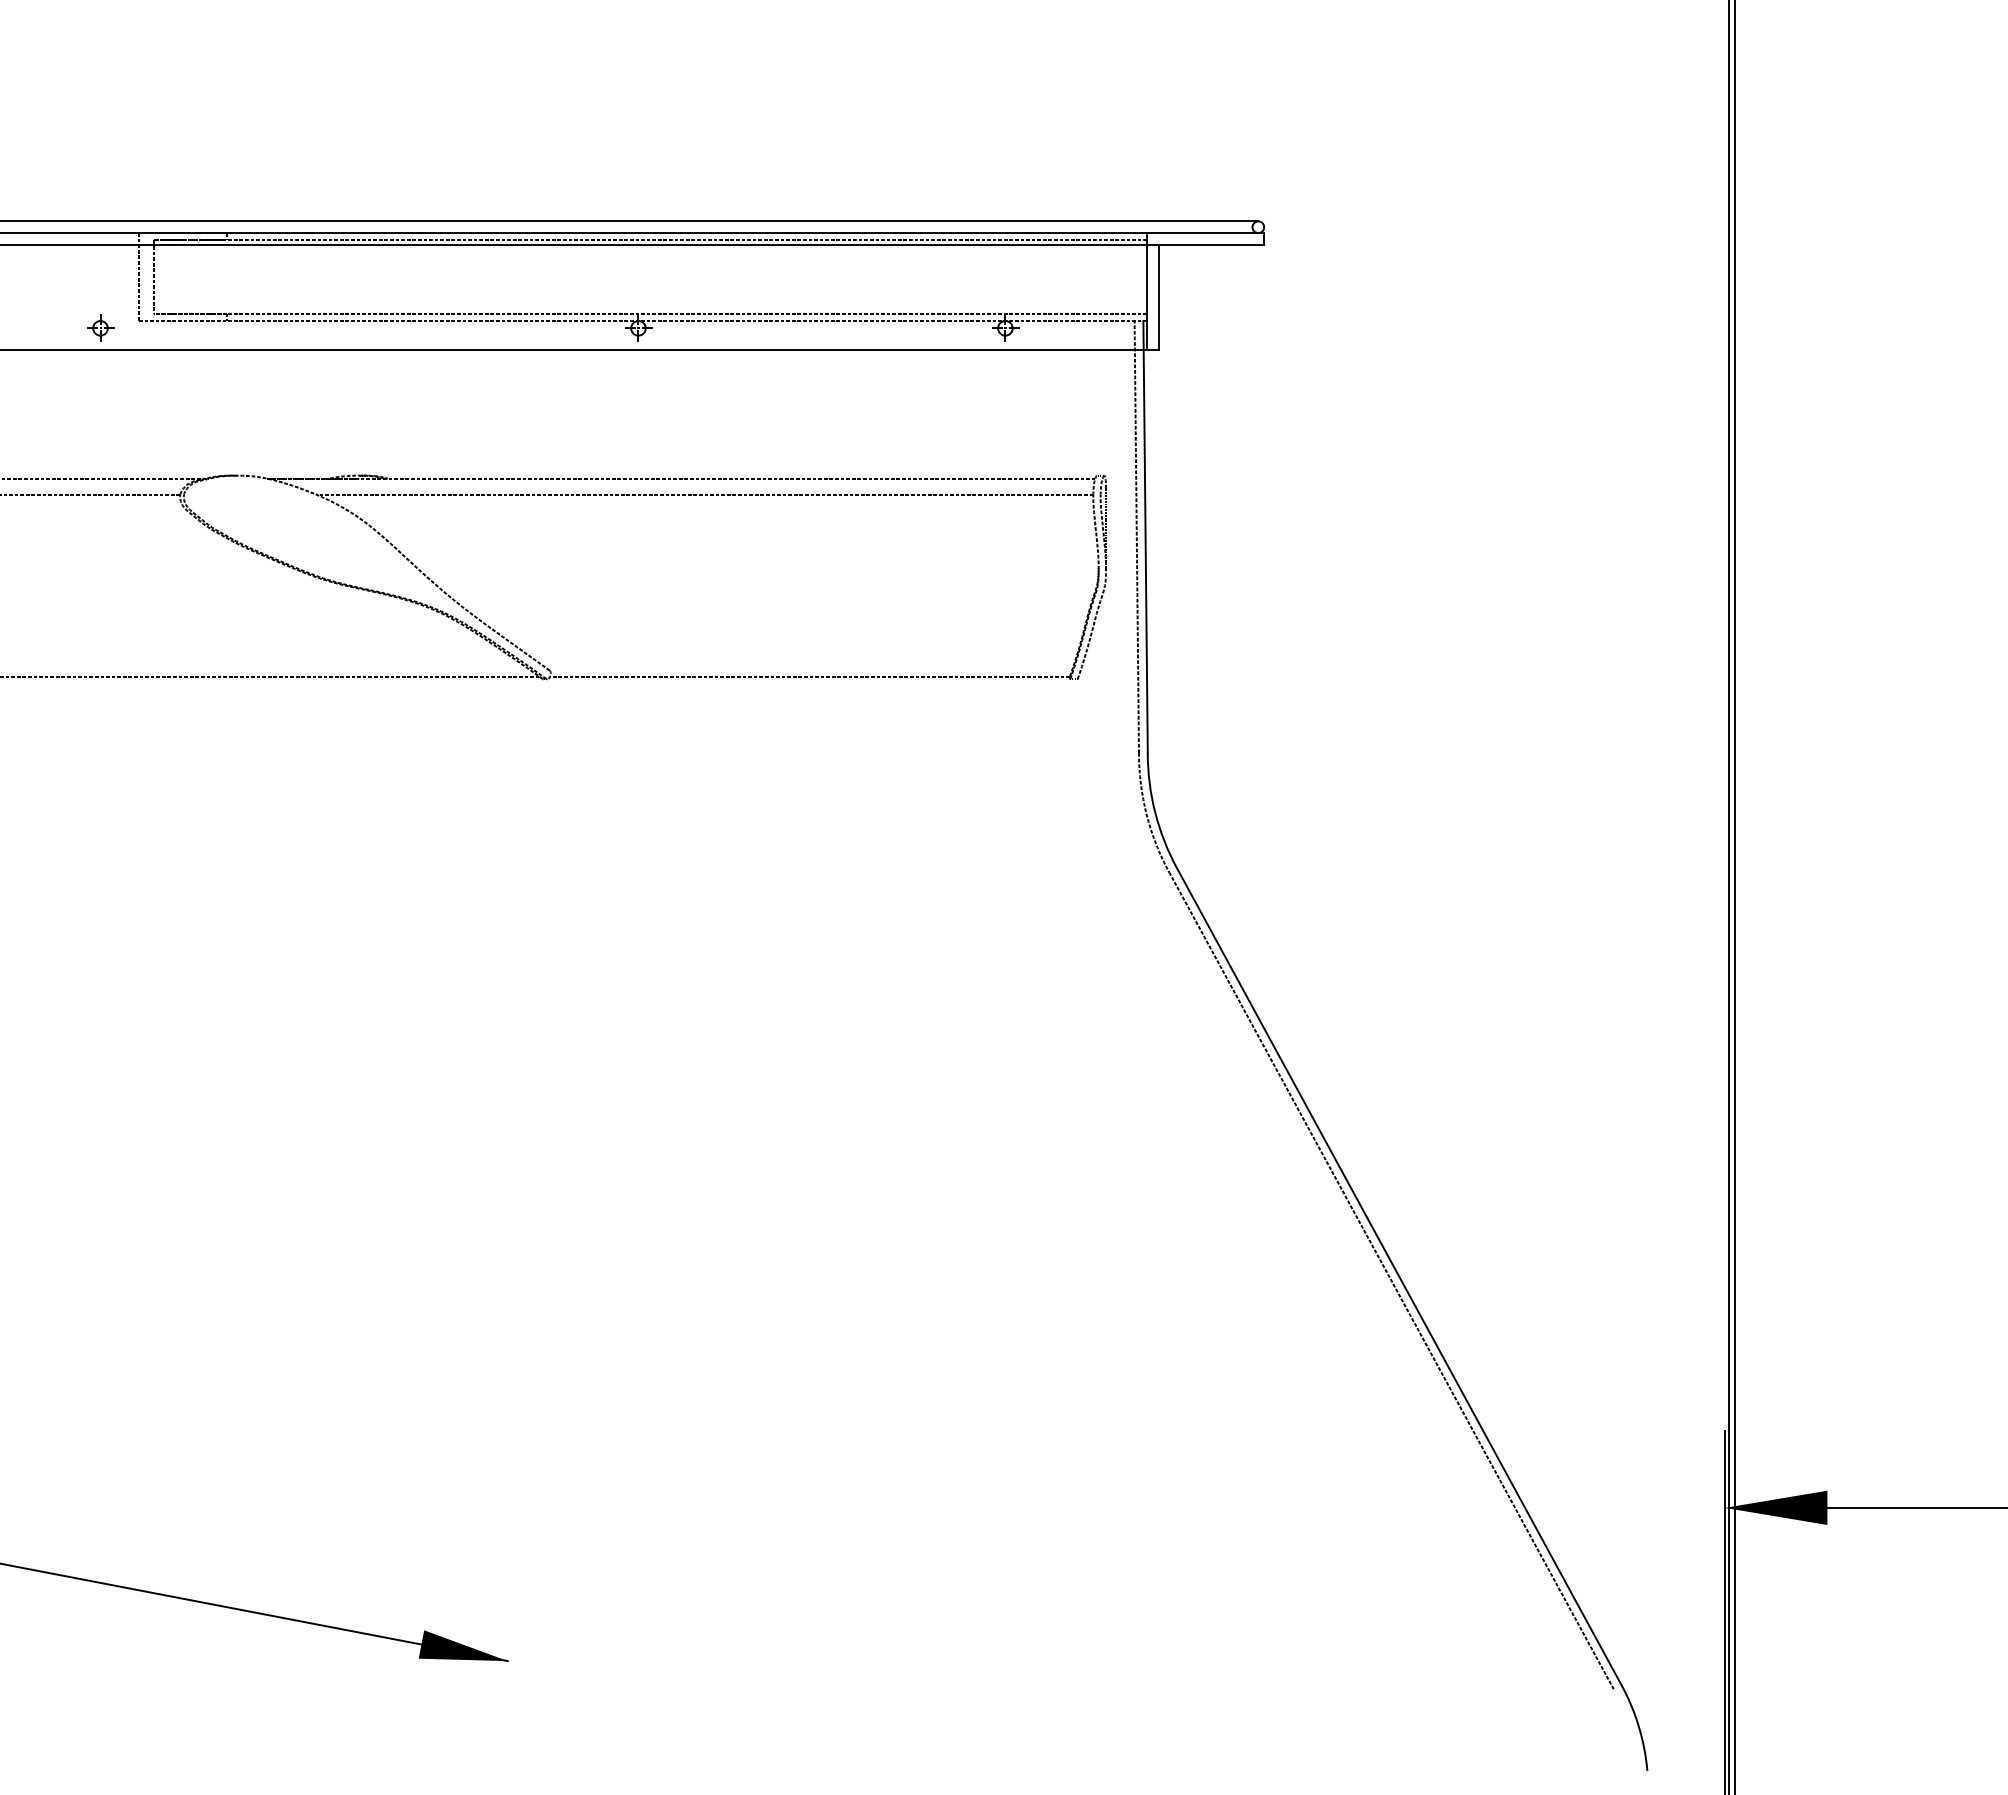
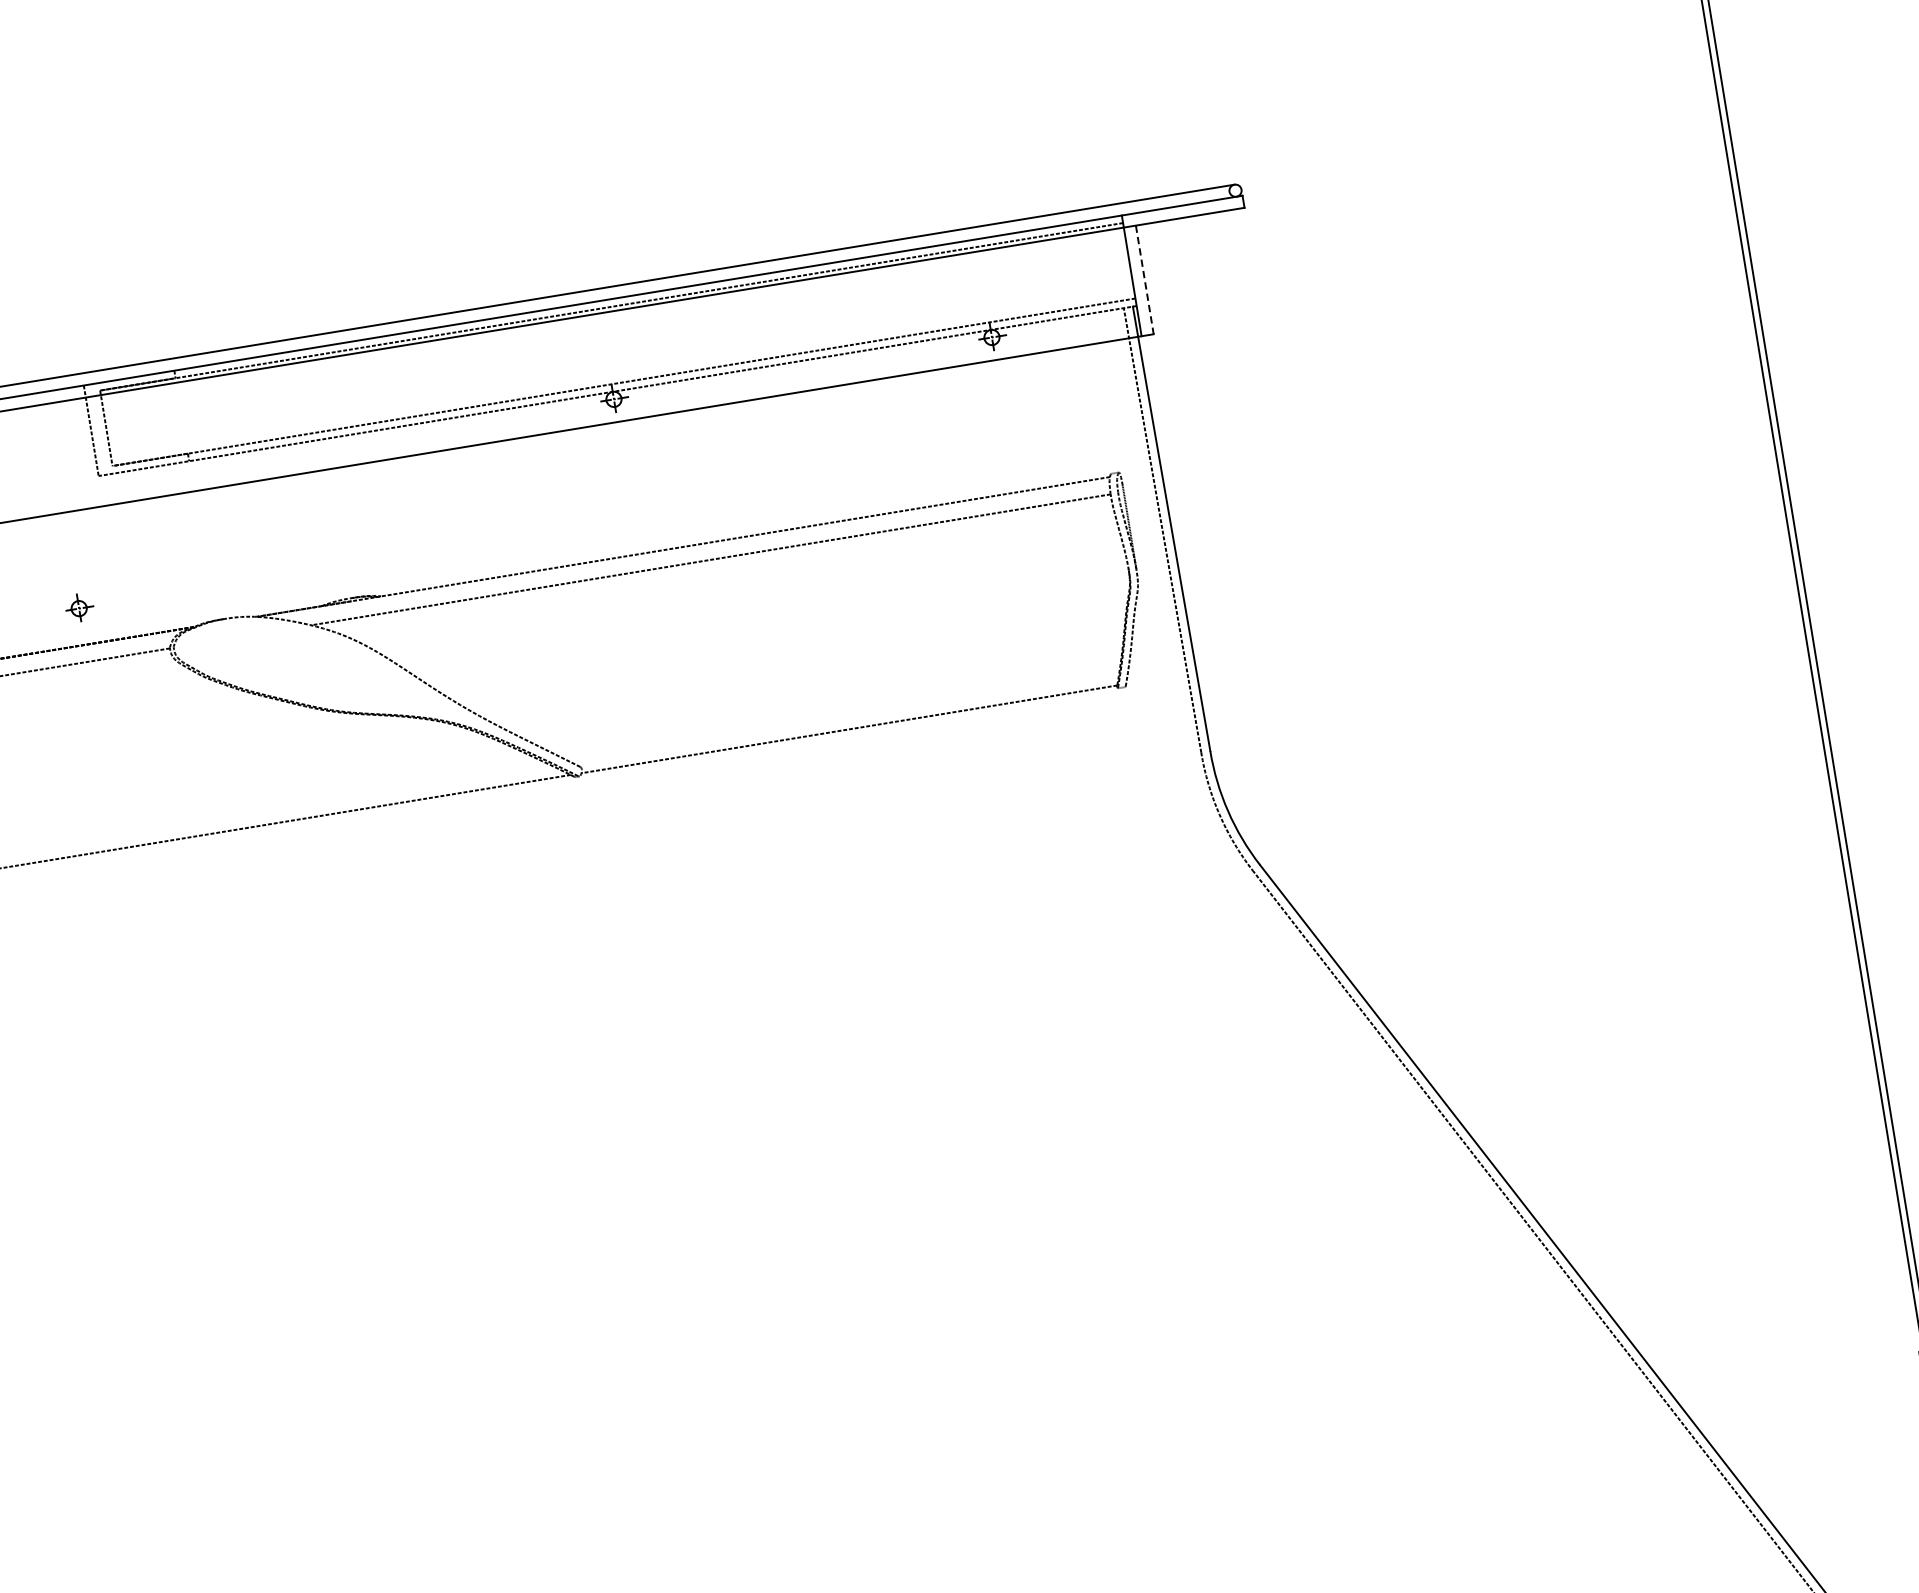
line: (1158, 297) -> (1144, 279), solid -> dashed
part: (100, 327) -> (79, 607), moved

